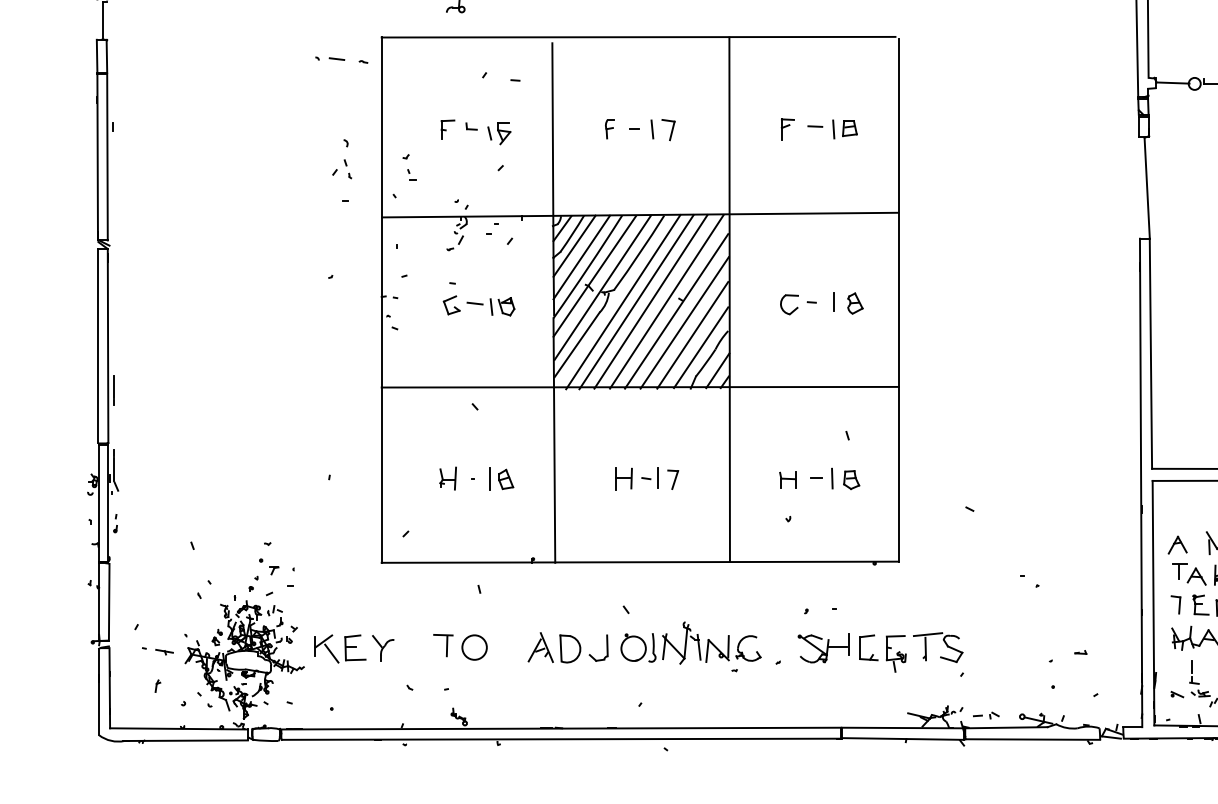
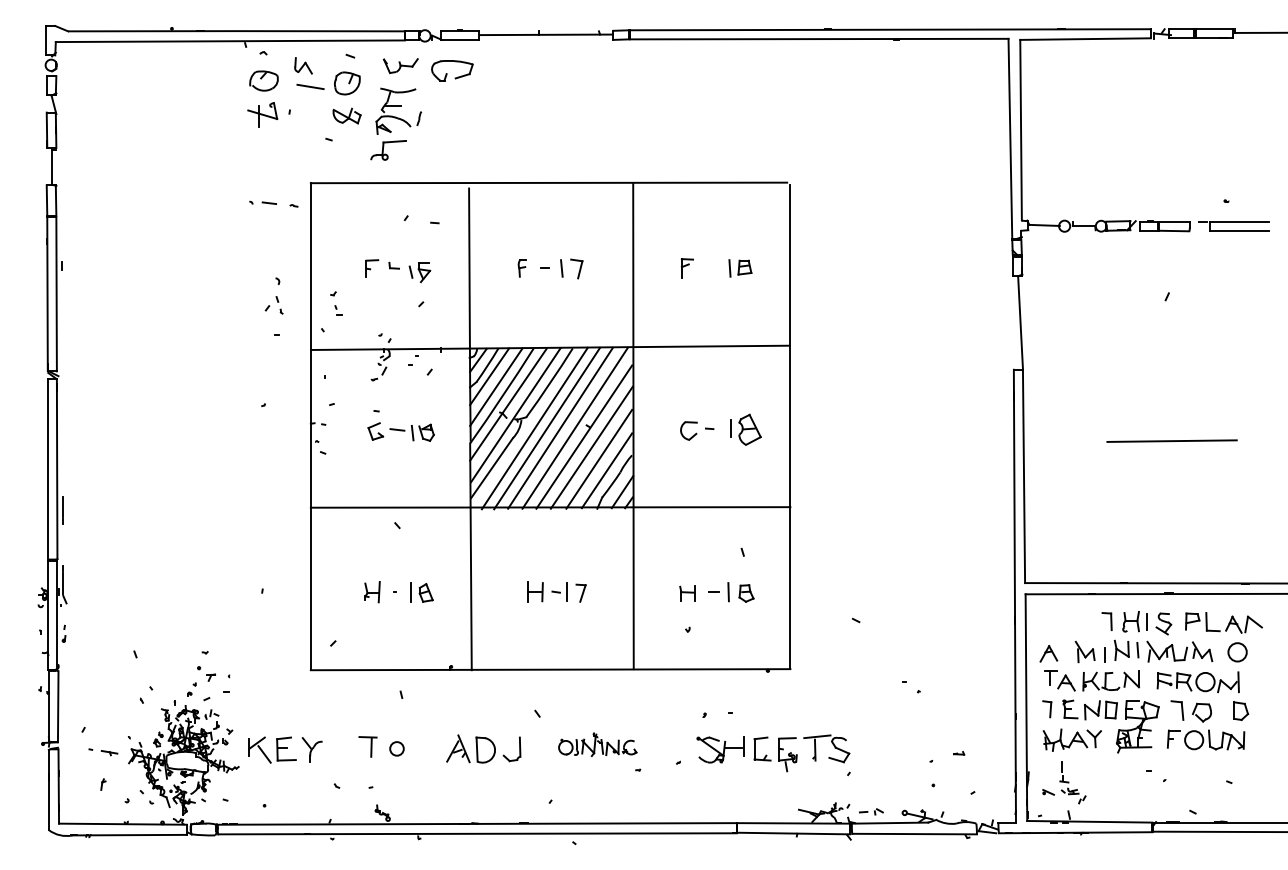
line: (814, 126) -> (712, 265), removed
part: (854, 303) -> (749, 429), size x1.6
part: (690, 642) -> (597, 744), size x0.6
circle: (474, 647) -> (396, 748), size x0.6

